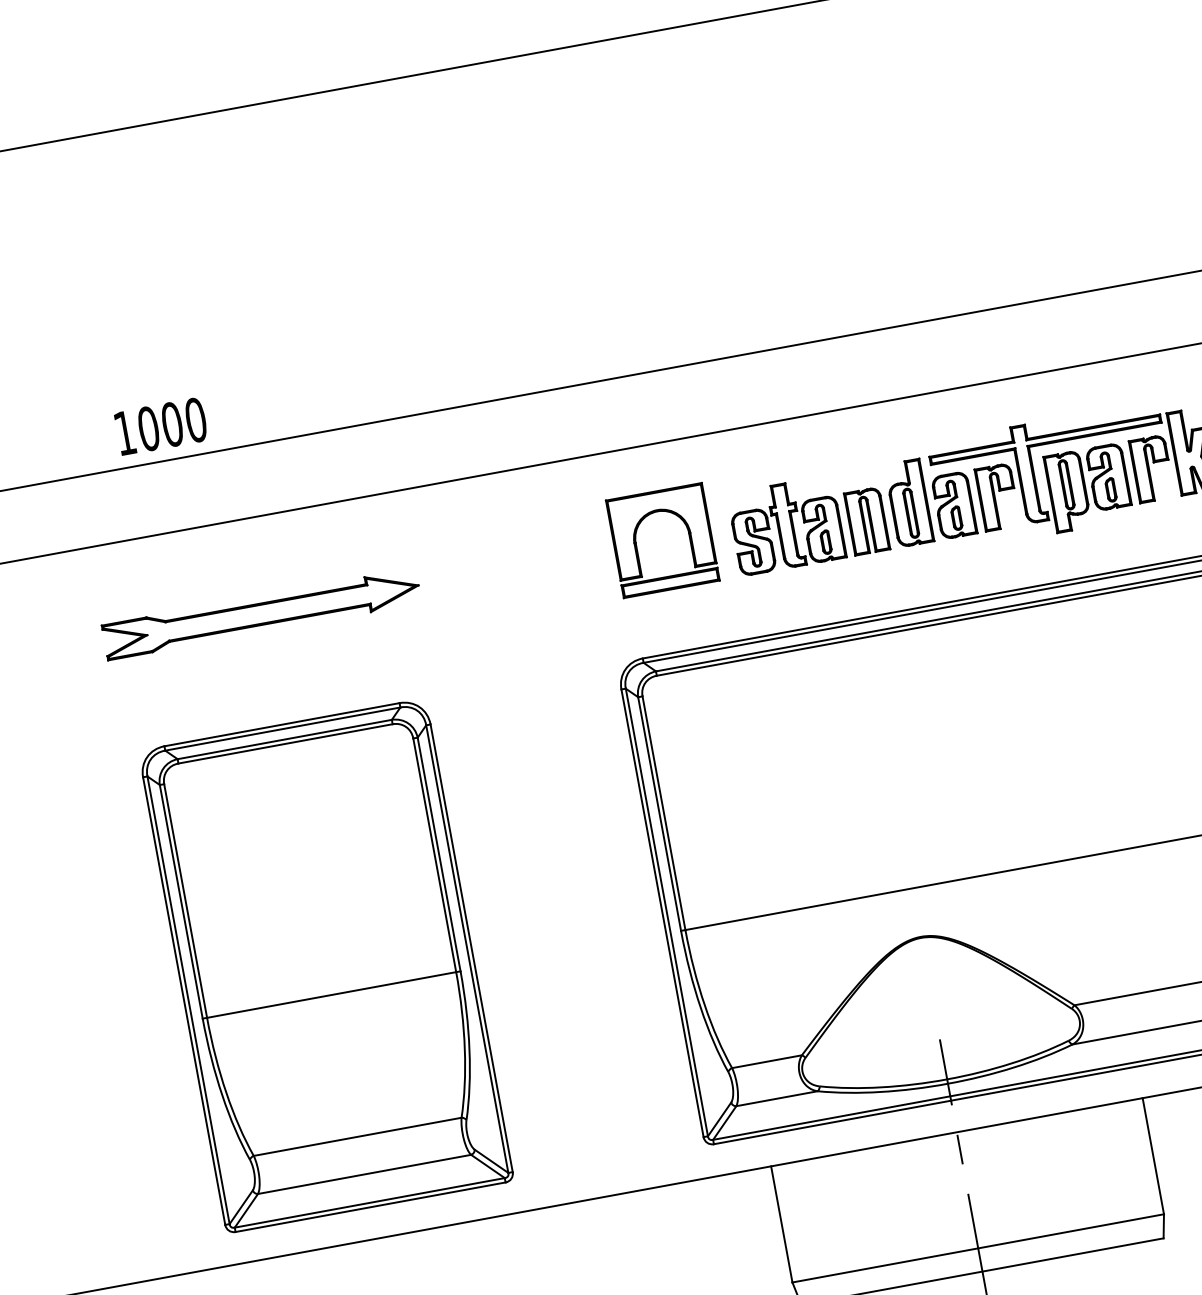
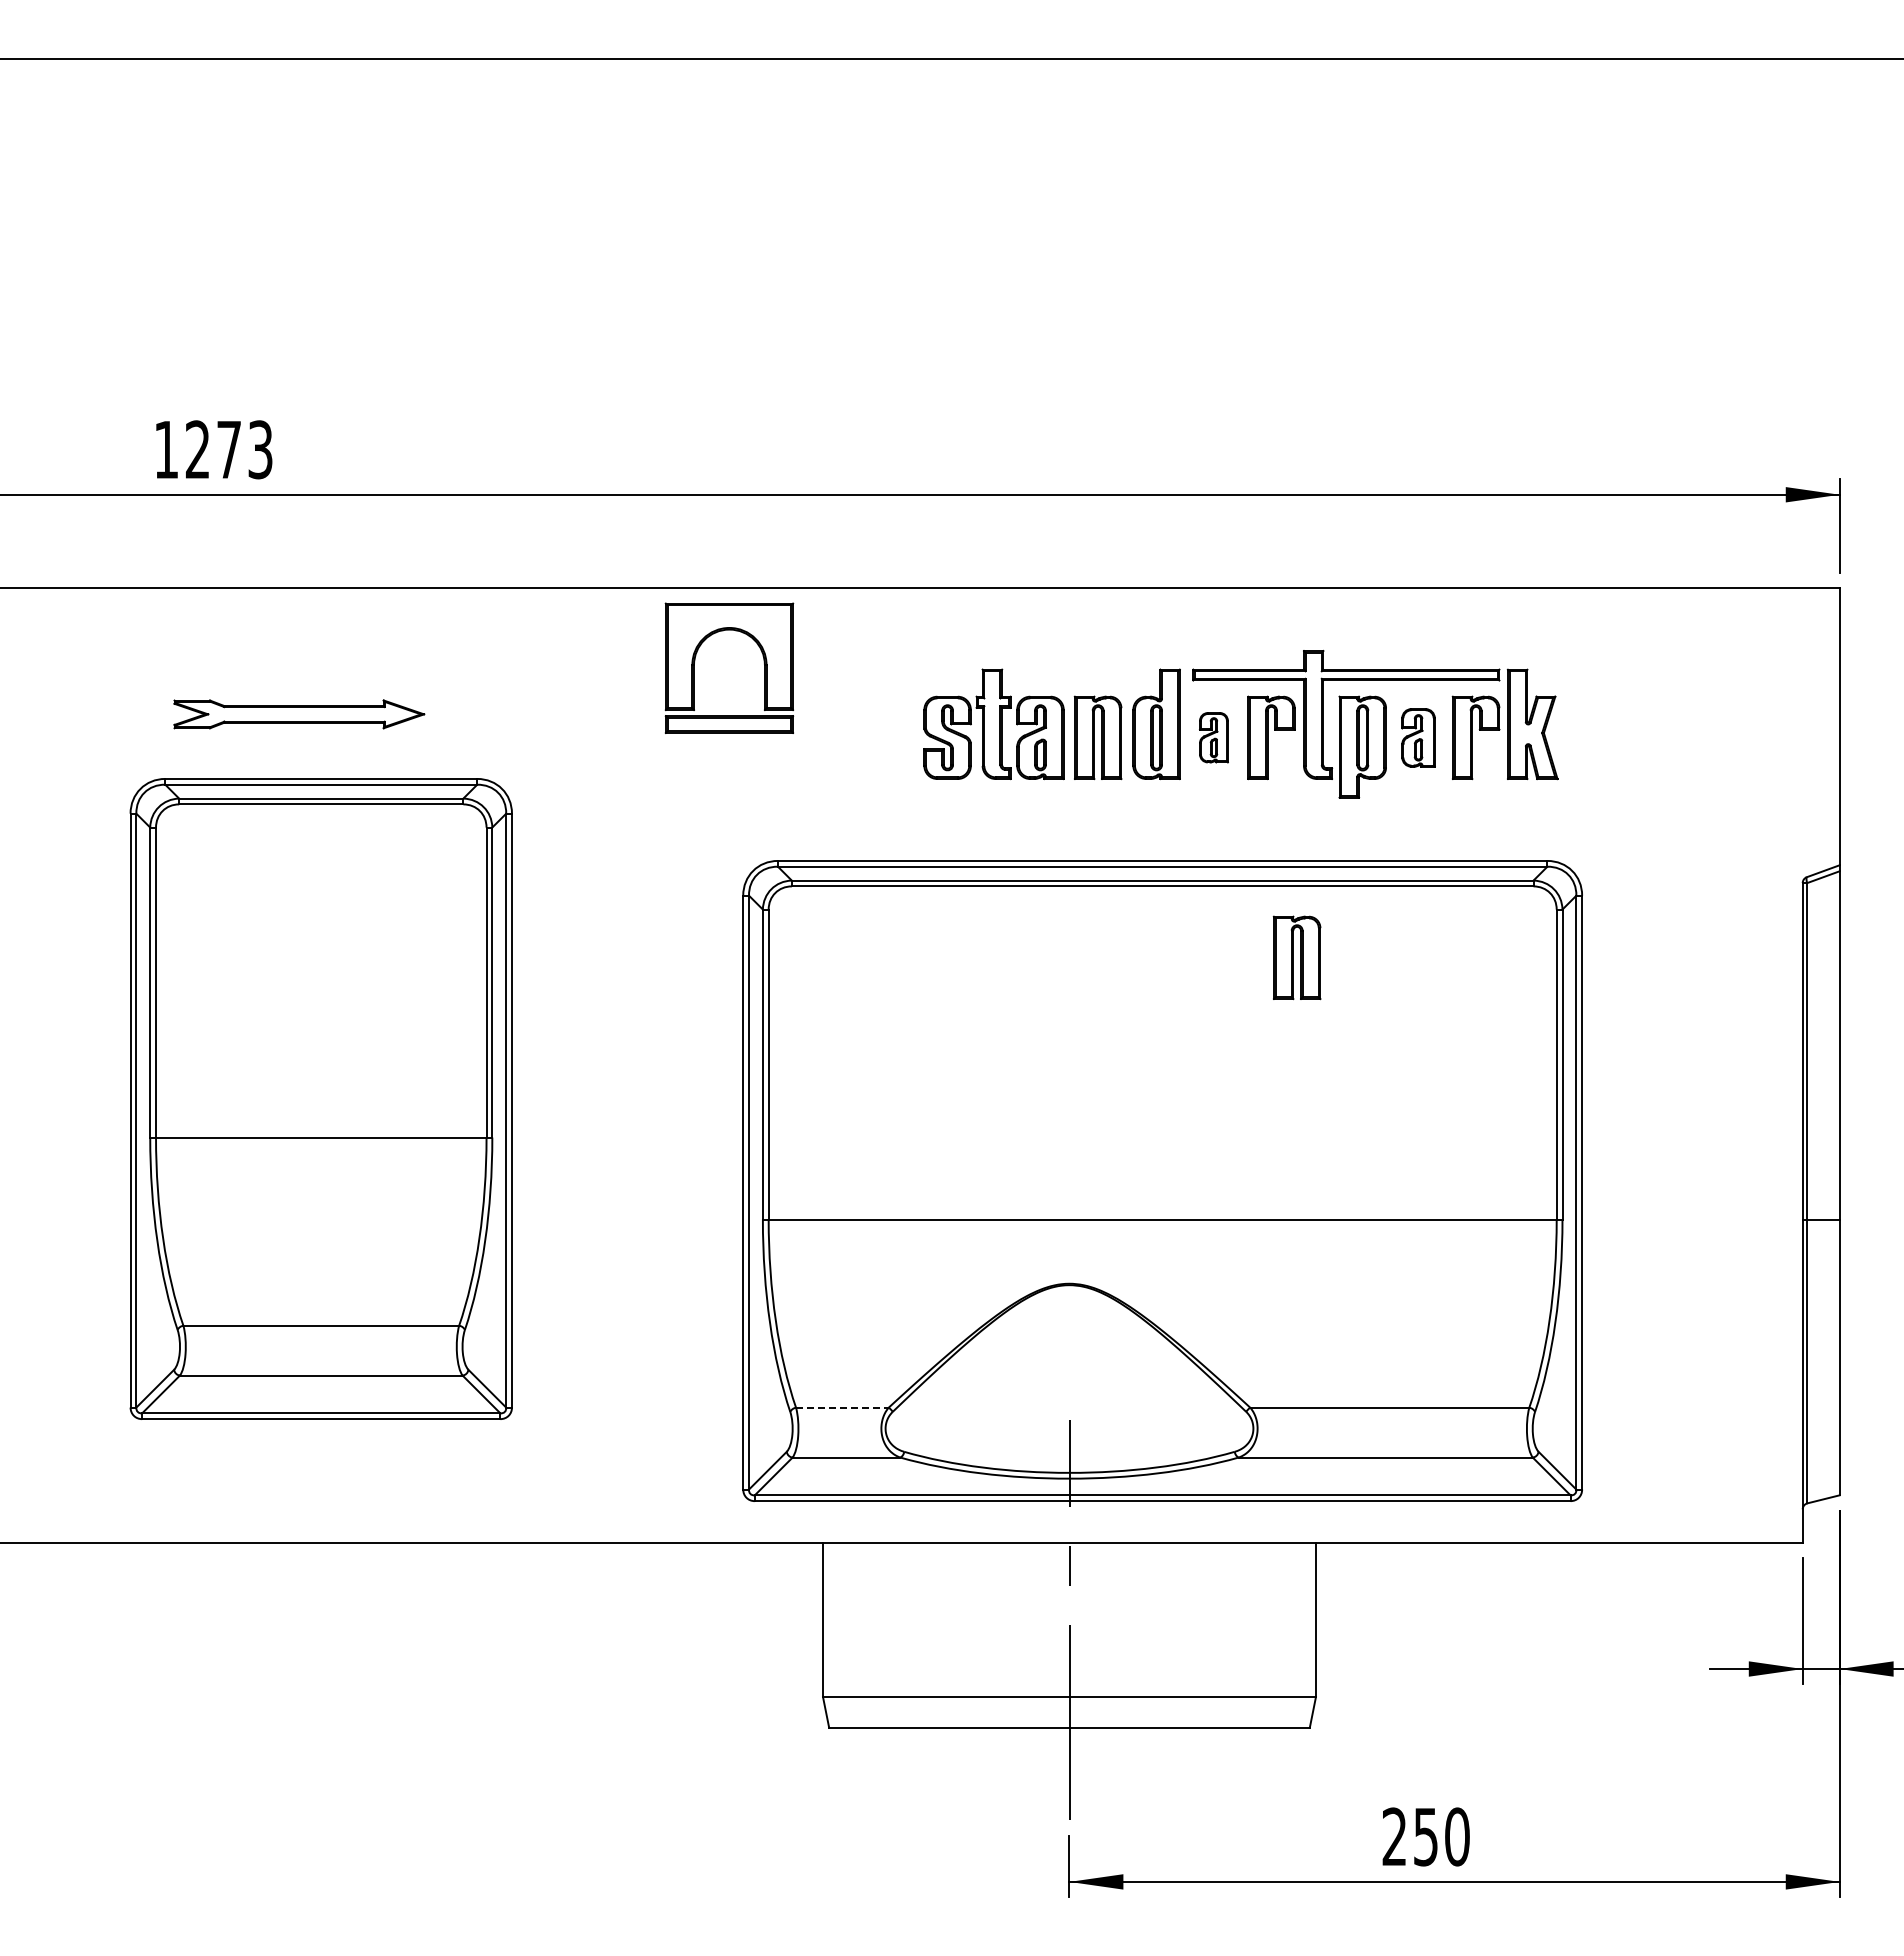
text: (171, 424) -> (228, 449), 1000 -> 1273
part: (1108, 476) -> (1418, 737), size x0.7
part: (954, 505) -> (1213, 737), size x0.6
part: (687, 531) -> (763, 662), moved
part: (261, 614) -> (299, 714), size x0.6
part: (1047, 659) -> (1296, 957), added
part: (325, 965) -> (320, 1098), moved
line: (767, 1061) -> (842, 1407), solid -> dashed

